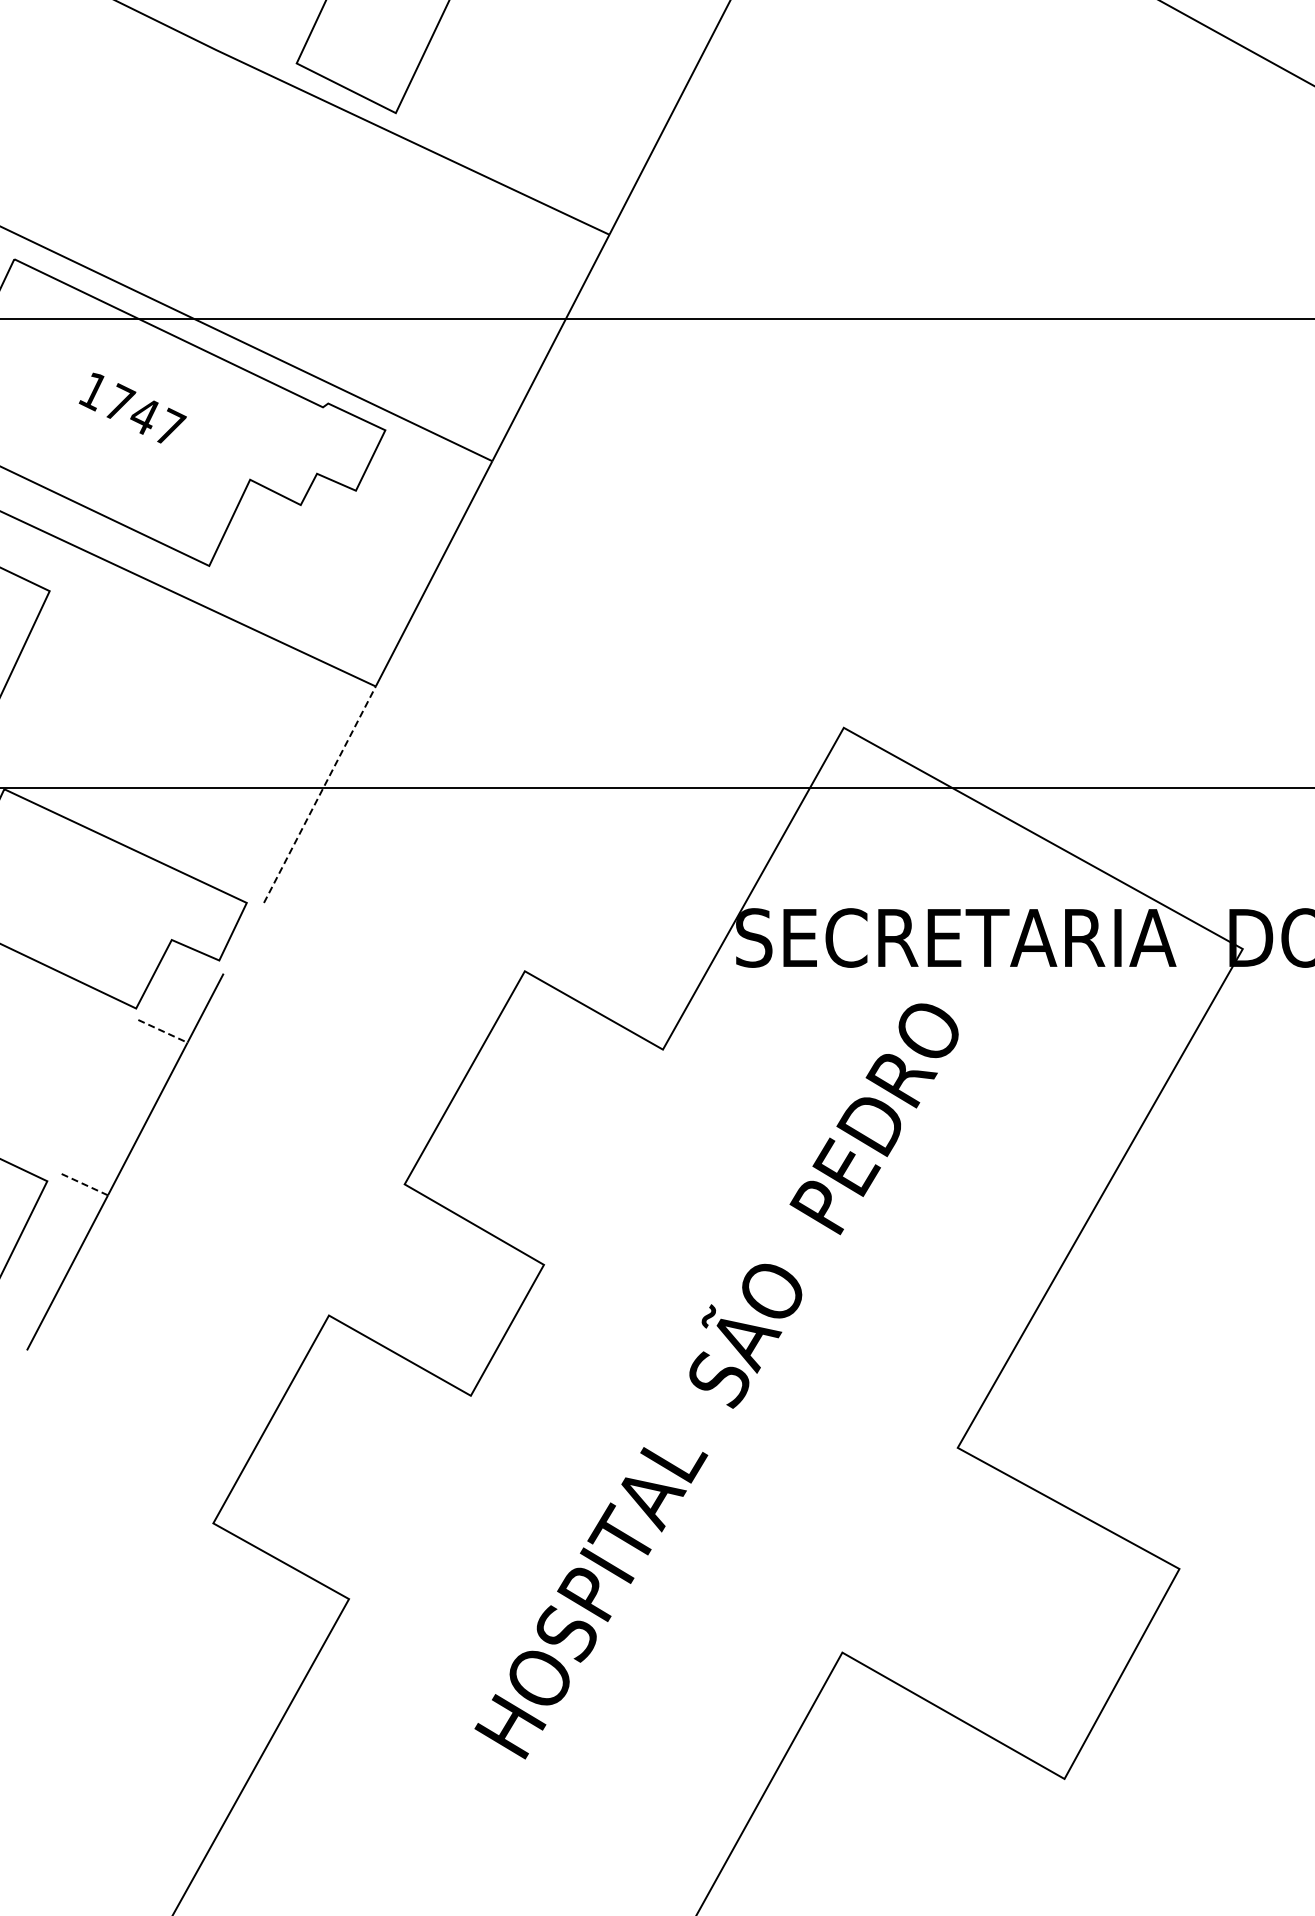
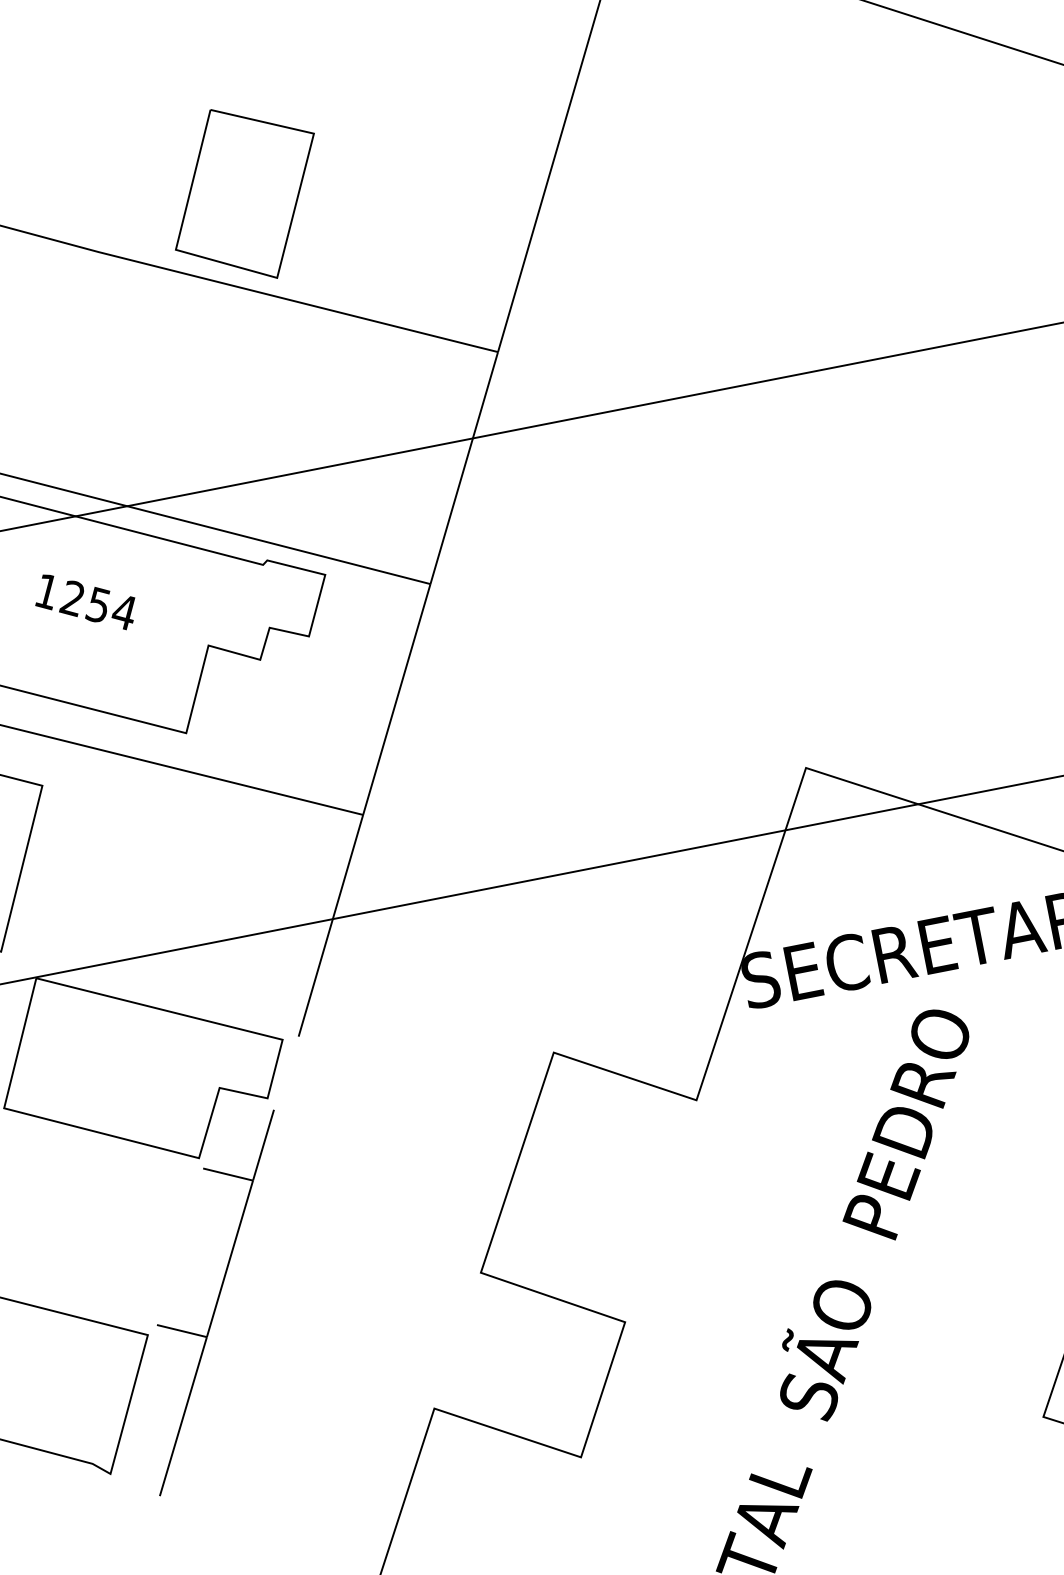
text: (144, 415) -> (98, 605), 1747 -> 1254
line: (319, 794) -> (330, 925), dashed -> solid
line: (163, 1031) -> (228, 1174), dashed -> solid
line: (82, 1183) -> (181, 1330), dashed -> solid

